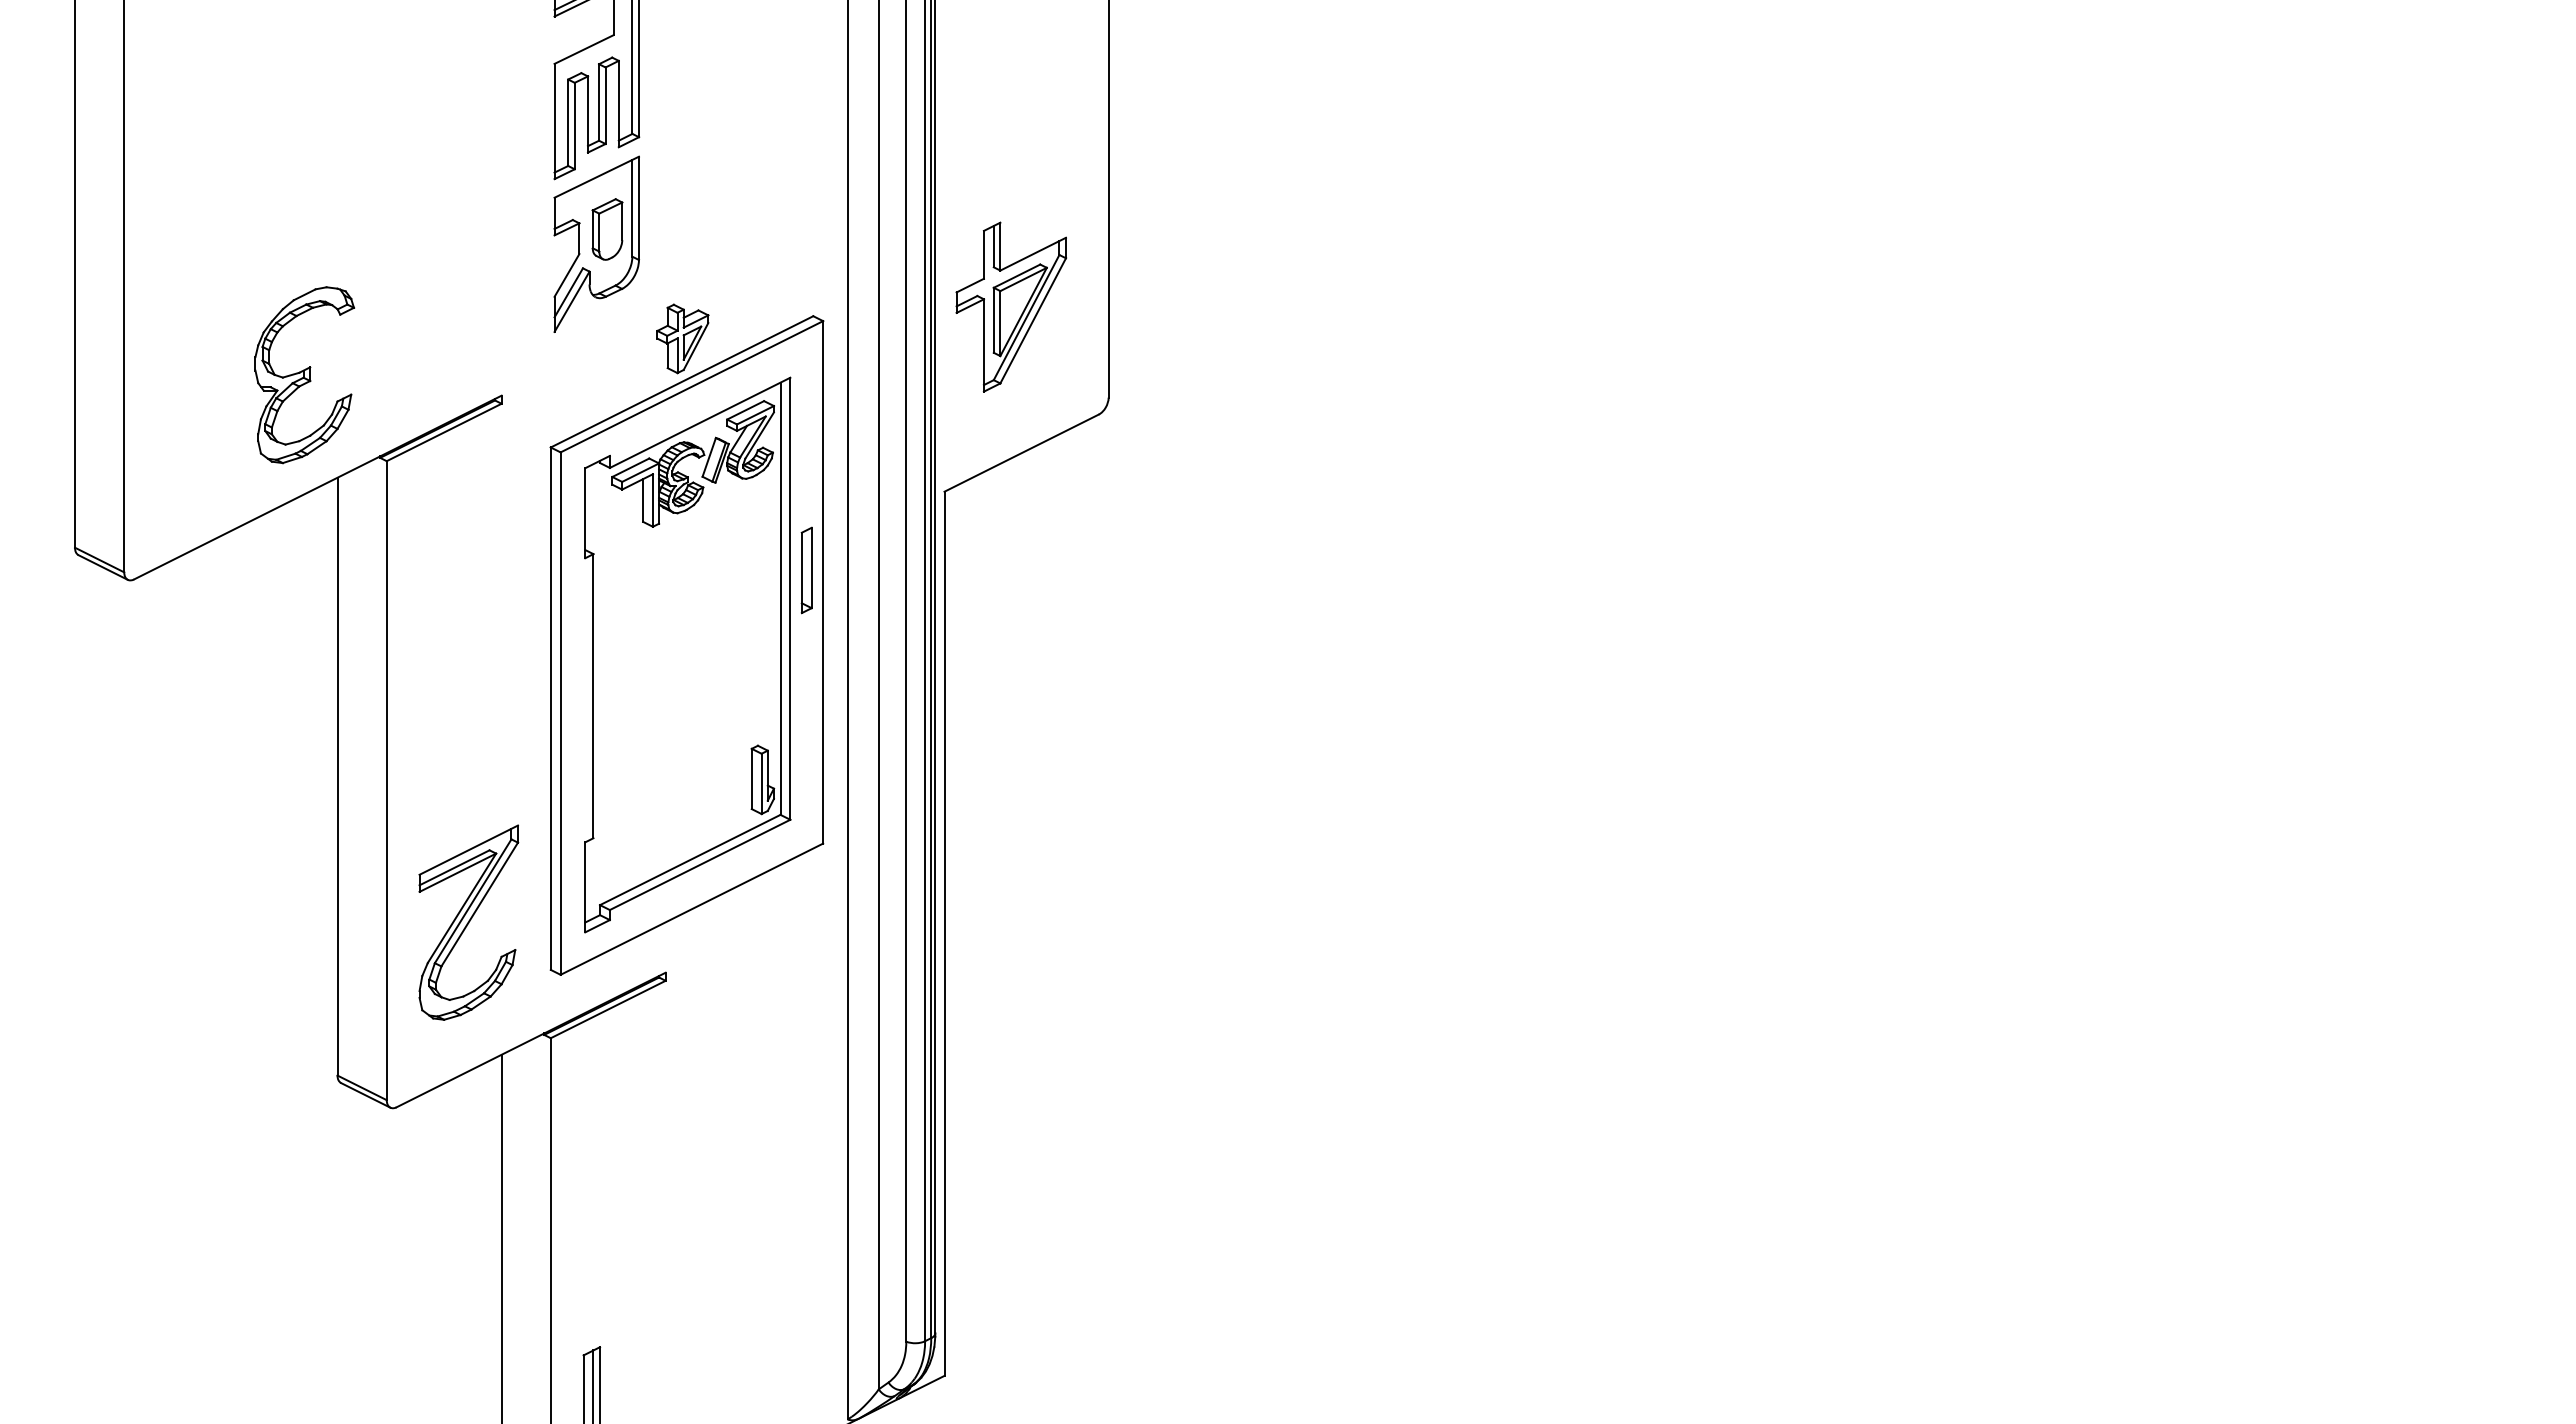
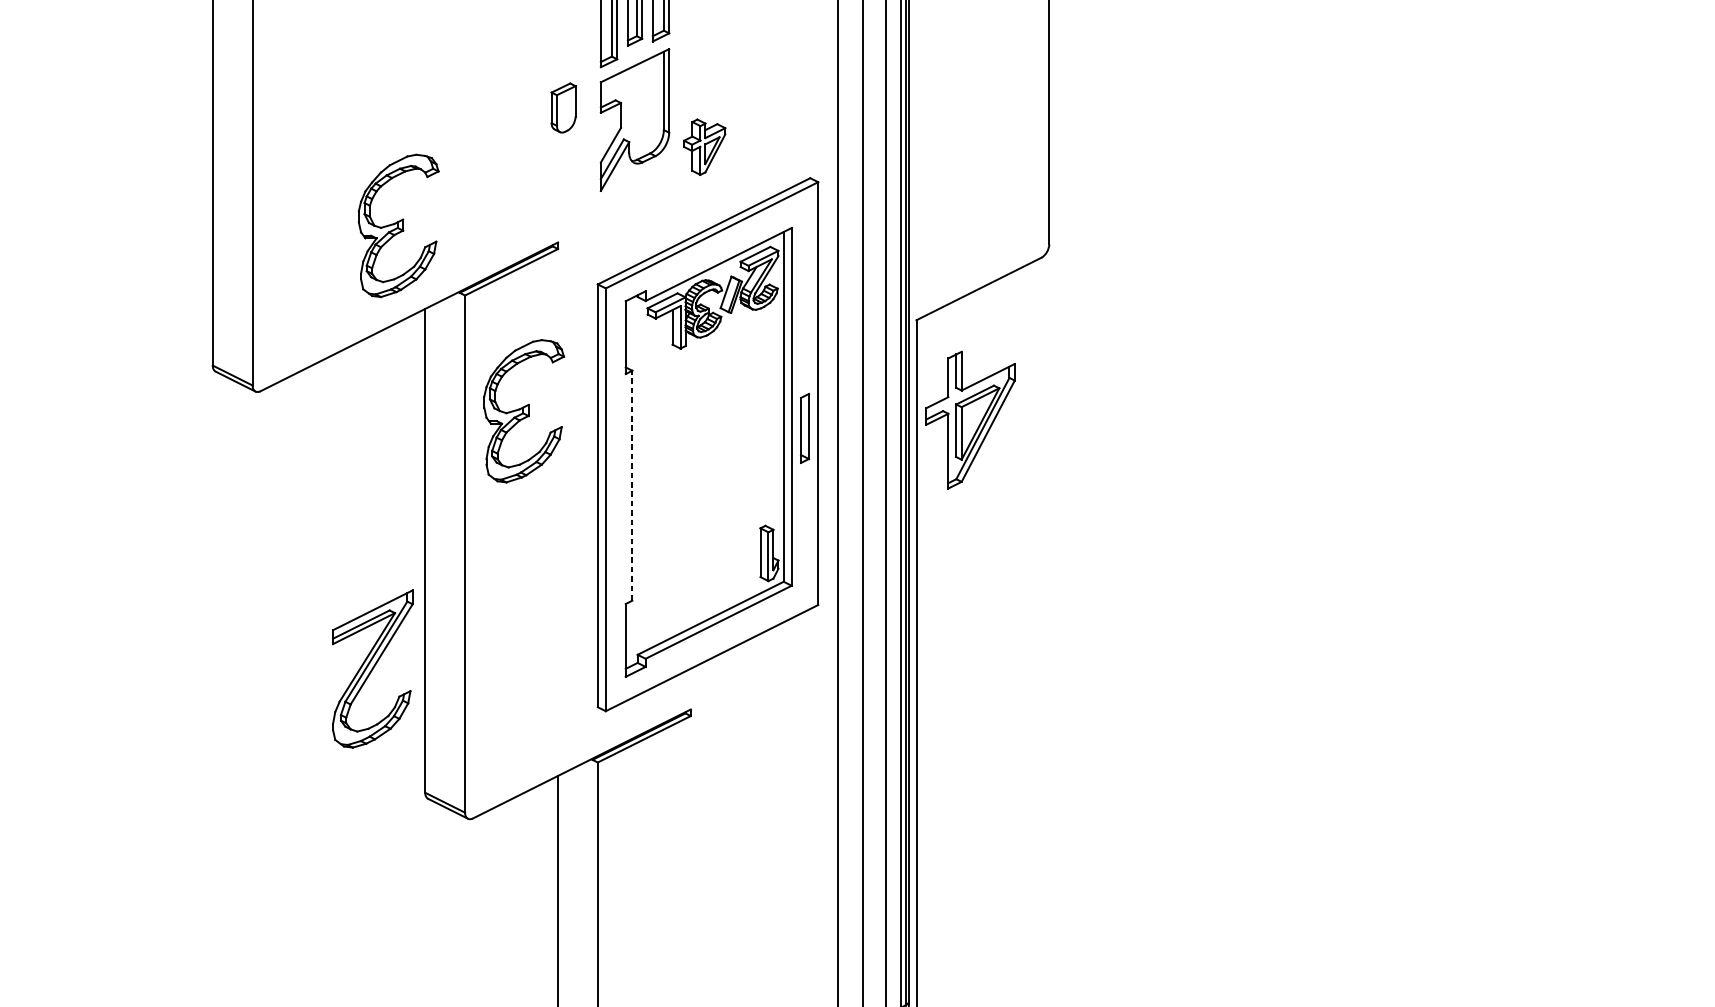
part: (607, 229) -> (563, 108), moved
part: (1010, 306) -> (969, 419), moved
part: (682, 338) -> (704, 146), moved
part: (806, 570) -> (804, 428), moved
part: (459, 604) -> (523, 411), added
line: (593, 695) -> (632, 485), solid -> dashed
part: (468, 922) -> (372, 668), moved

